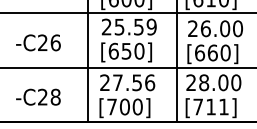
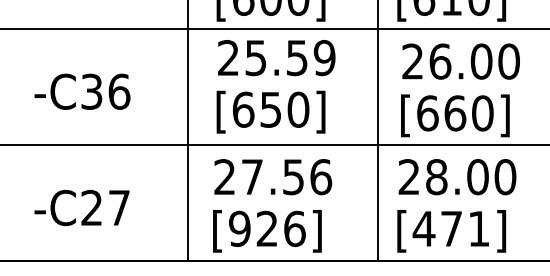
text: (42, 42) -> (91, 90), -C26 -> -C36
text: (55, 96) -> (118, 206), -C28 -> -C27
text: (124, 106) -> (266, 227), [700] -> [926]
text: (203, 106) -> (435, 227), [711] -> [471]

